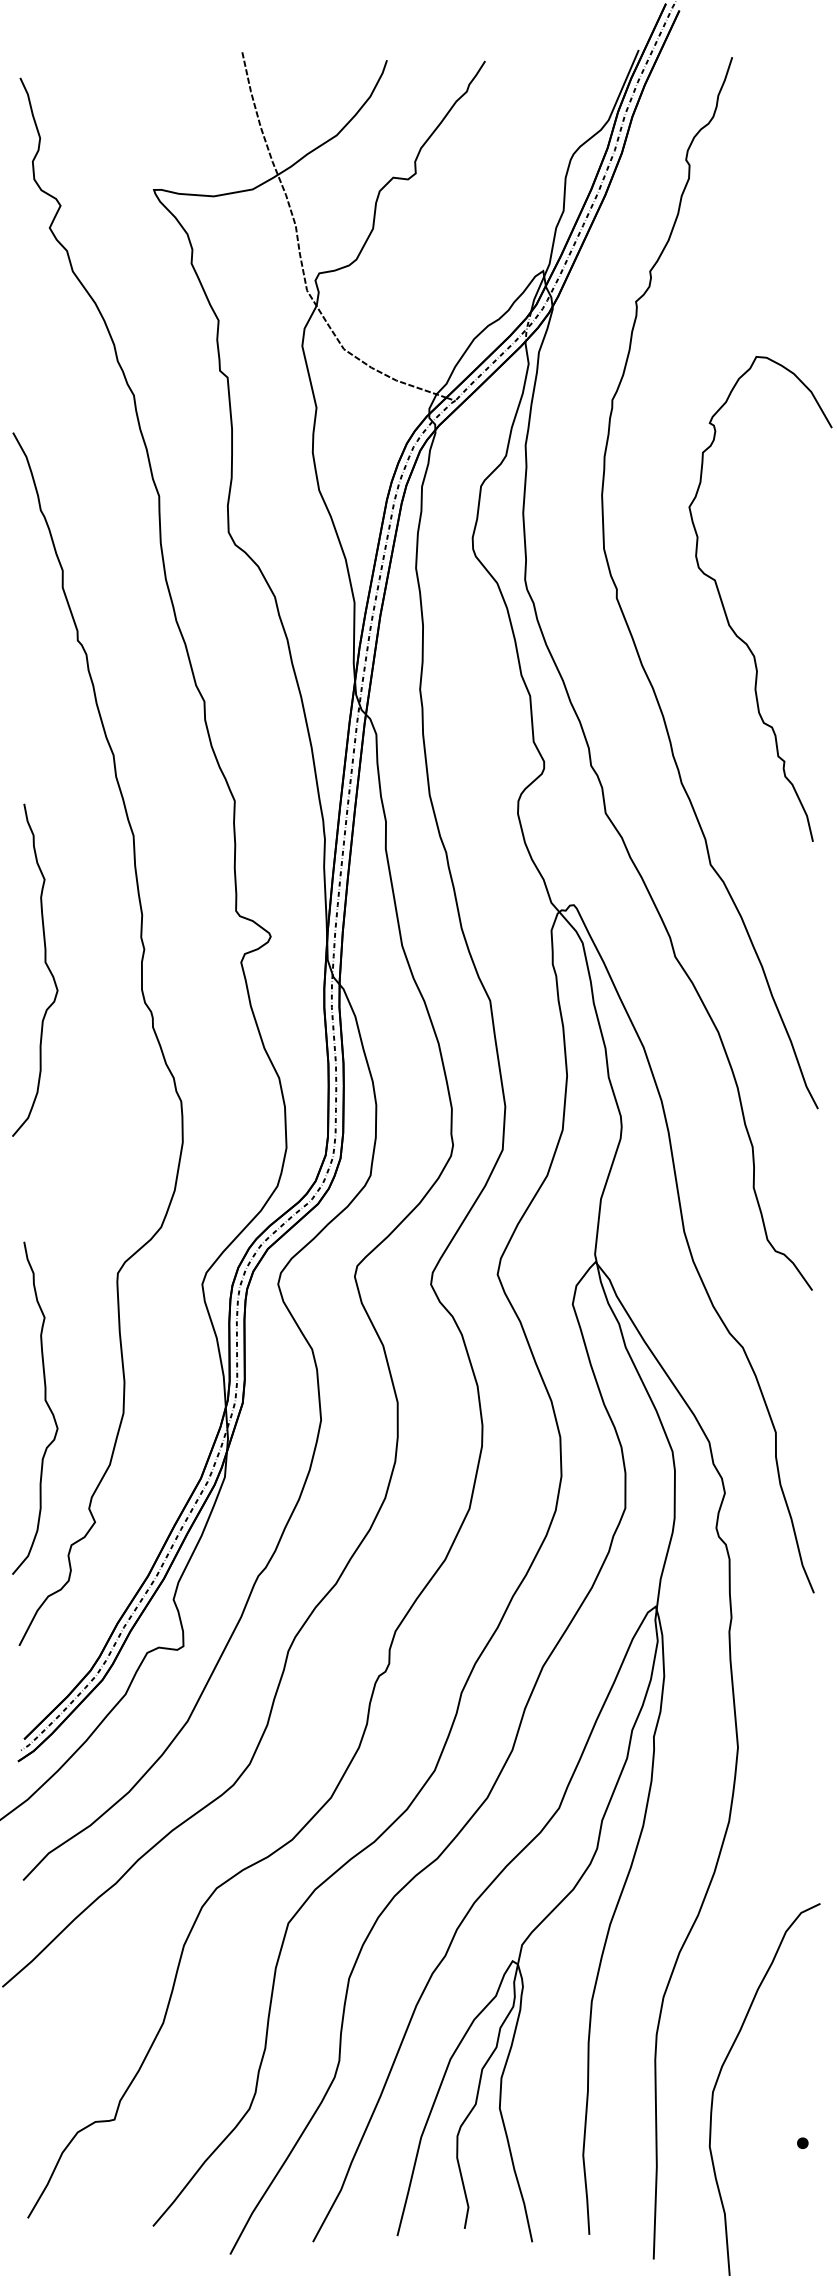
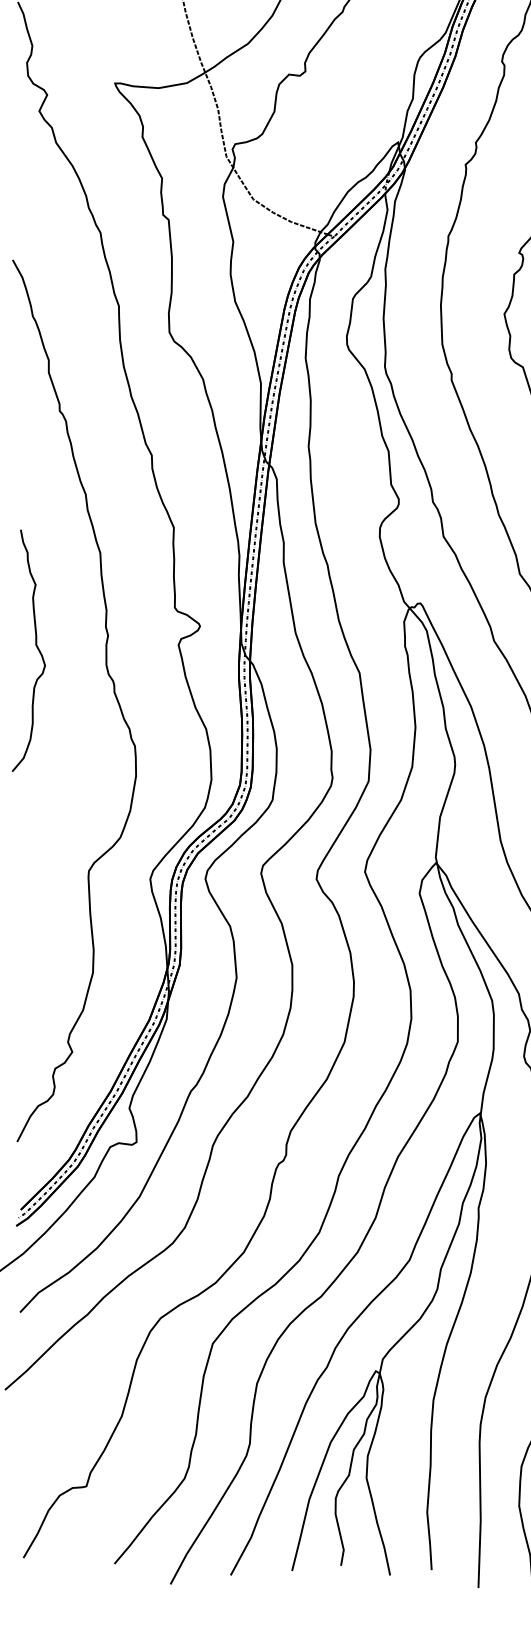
curve: (45, 1402) -> (36, 965), removed

